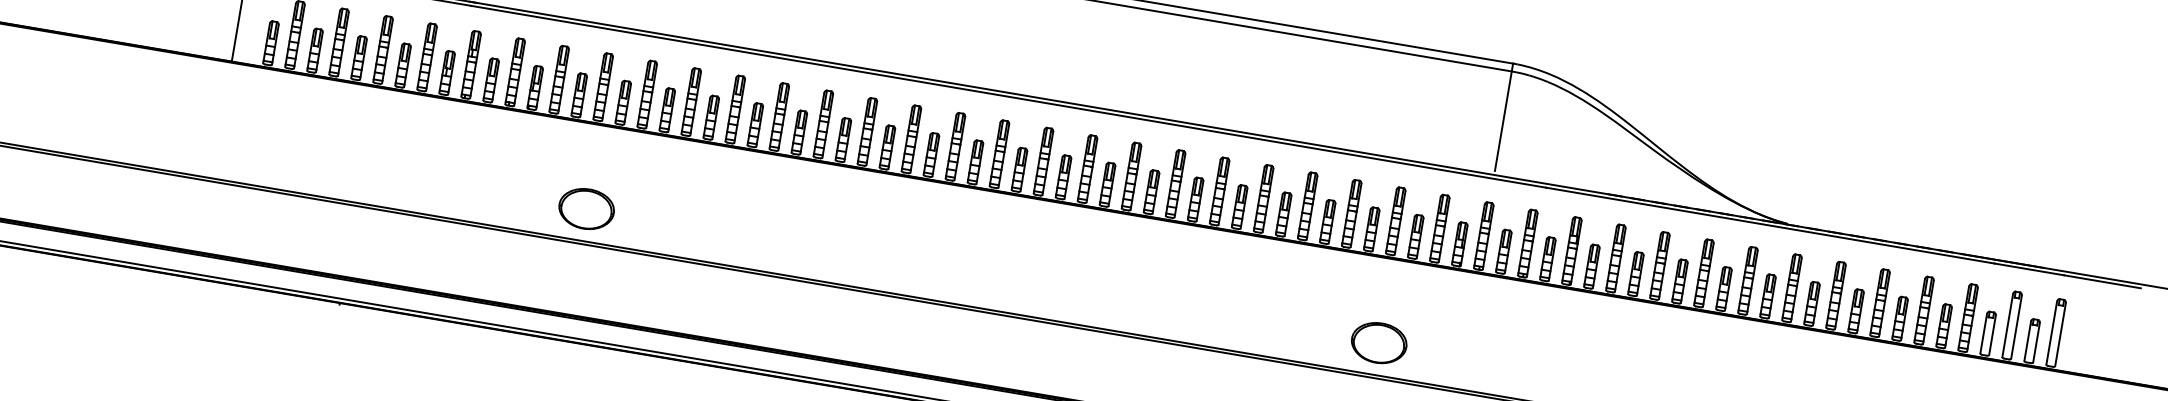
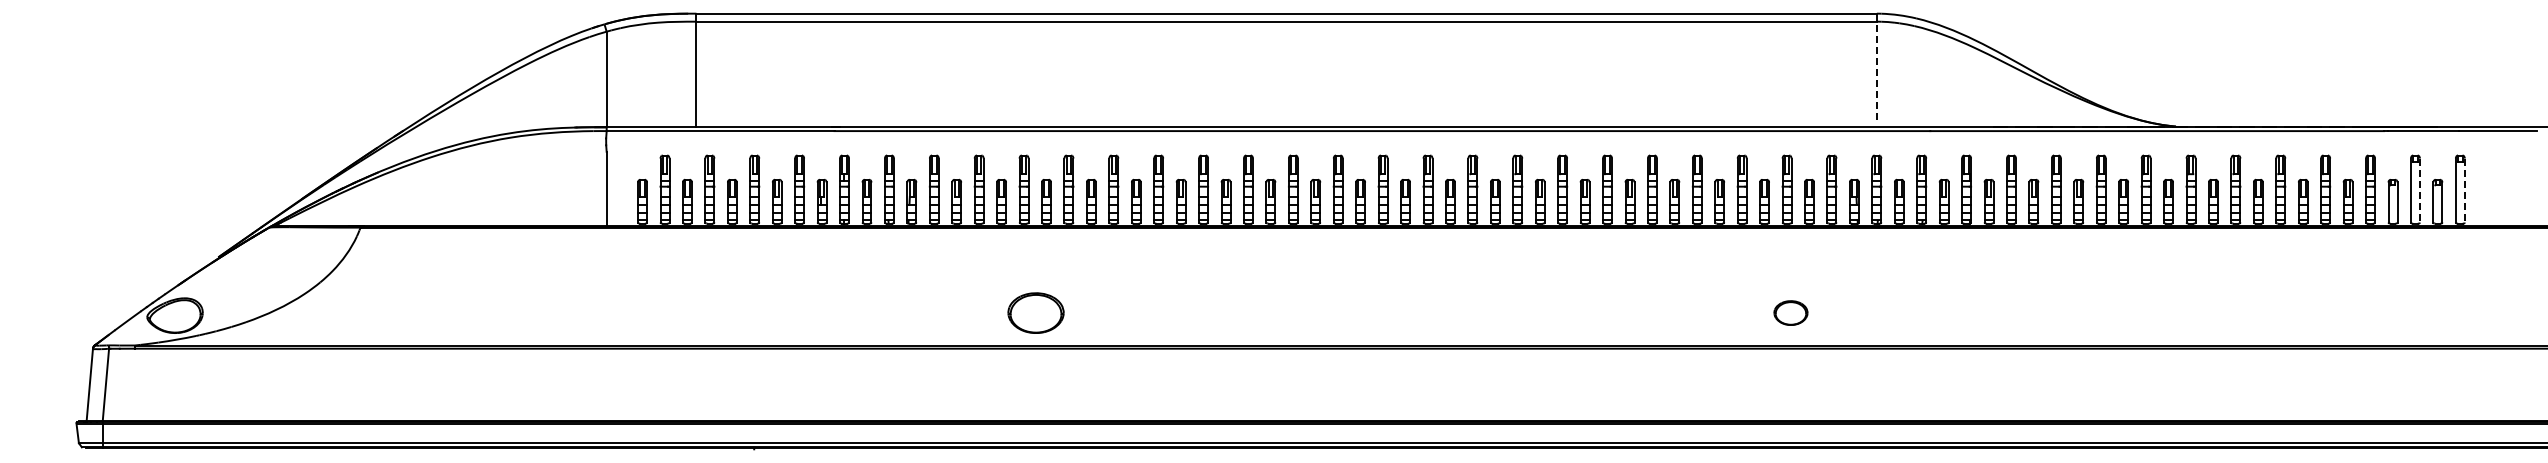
line: (1503, 117) -> (1876, 68), solid -> dashed
part: (586, 208) -> (1035, 312), moved
line: (2016, 327) -> (2419, 190), solid -> dashed
line: (2060, 334) -> (2464, 190), solid -> dashed
part: (1378, 342) -> (1790, 312), size x0.6

